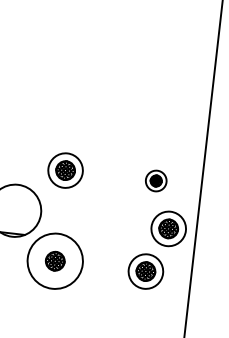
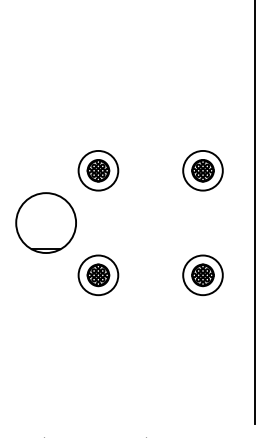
part: (155, 180) -> (202, 170), size x1.67
part: (168, 228) -> (223, 223), removed
circle: (55, 261) -> (98, 275), size x0.62

